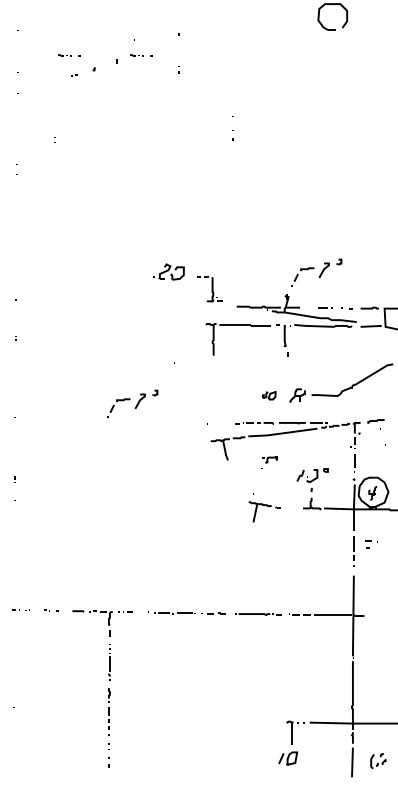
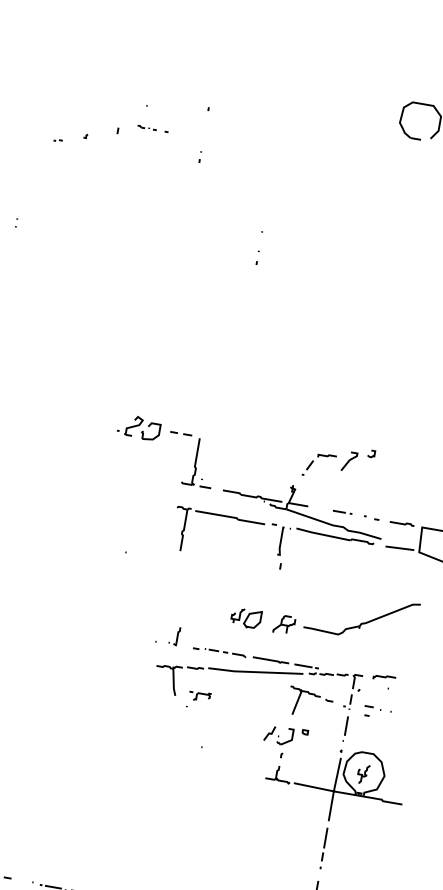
part: (69, 55) -> (55, 112), removed
part: (209, 288) -> (190, 459), size x1.43
part: (268, 395) -> (245, 617), size x1.67
part: (132, 403) -> (59, 596), removed
part: (222, 417) -> (177, 636), added
part: (269, 462) -> (198, 700), moved
part: (264, 511) -> (309, 702), moved
part: (371, 544) -> (372, 711), moved

